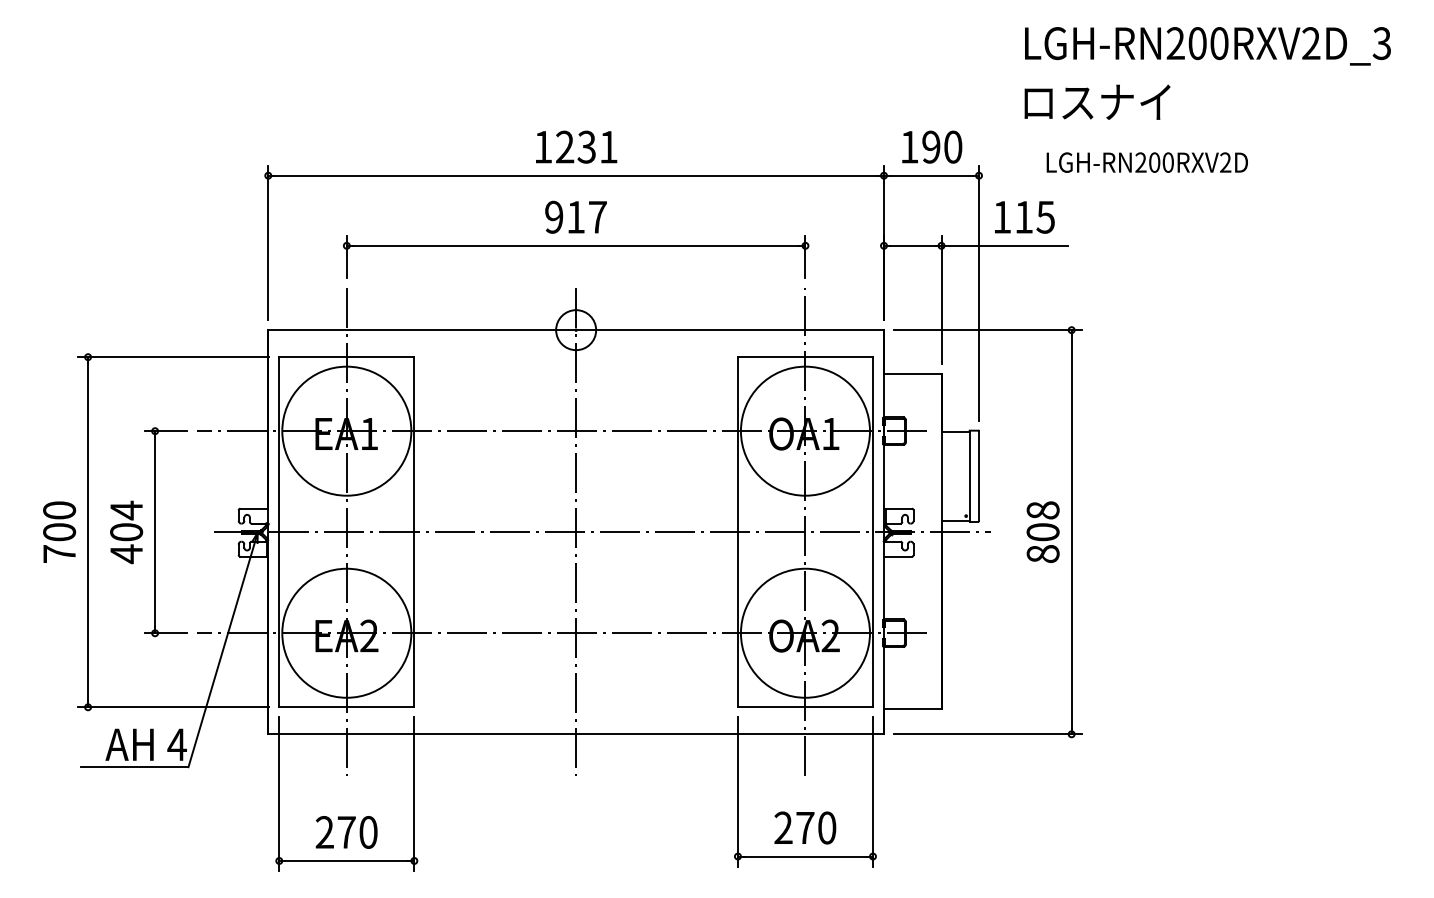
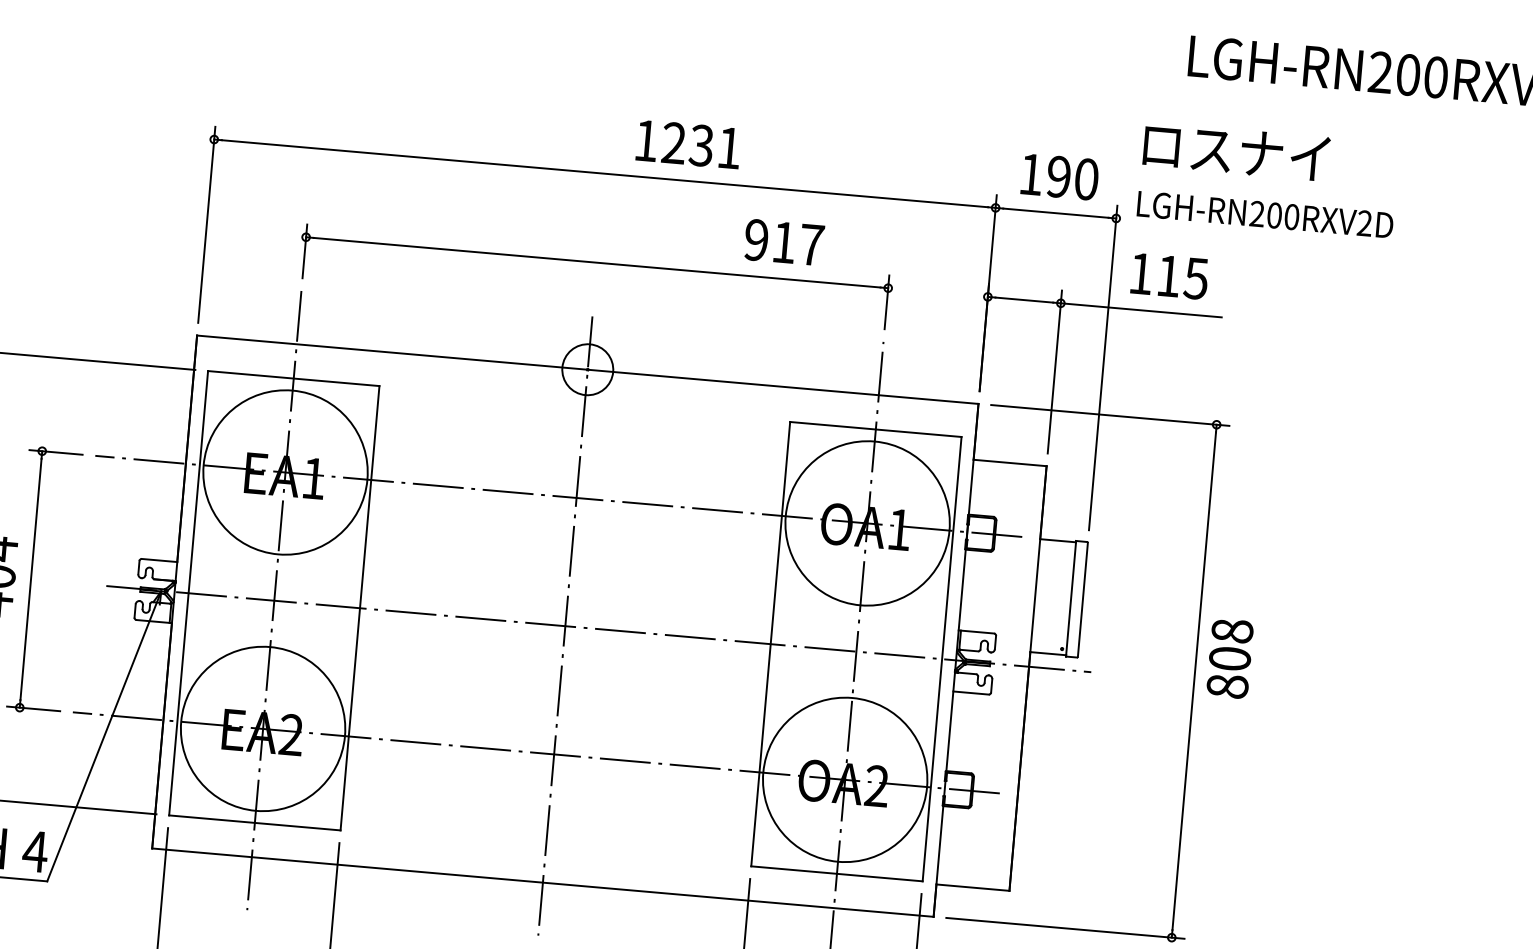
text: (1097, 101) -> (1236, 150), moved
text: (576, 146) -> (688, 143), moved
text: (1146, 162) -> (1264, 214), moved
text: (575, 216) -> (783, 241), moved
text: (1042, 532) -> (1229, 659), moved

